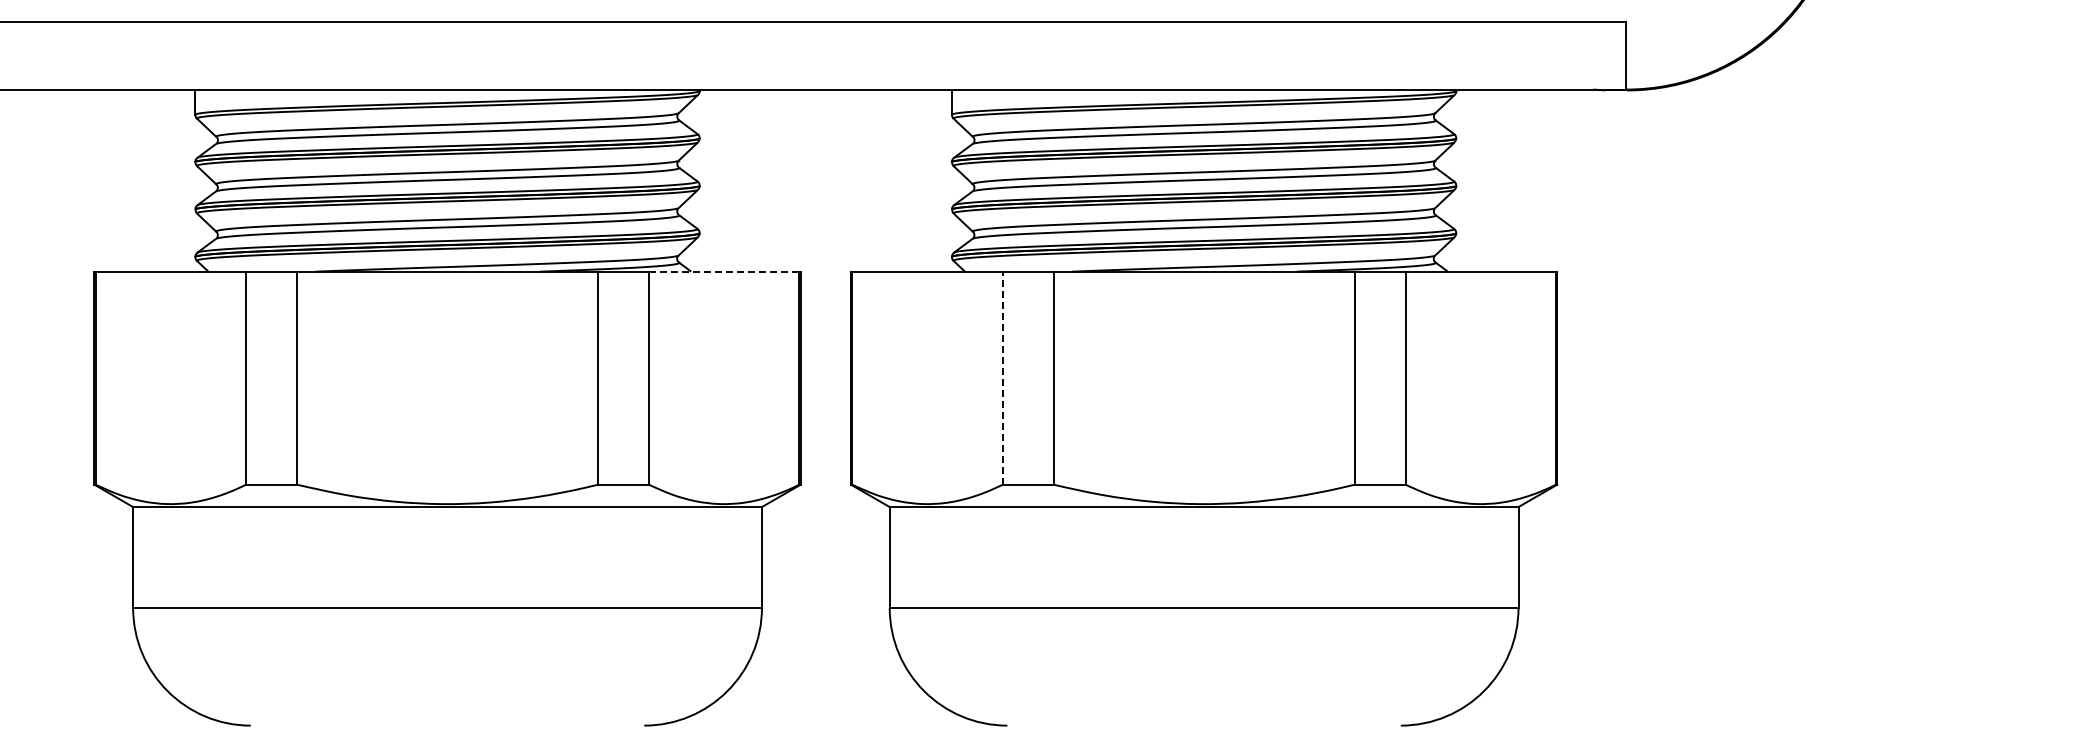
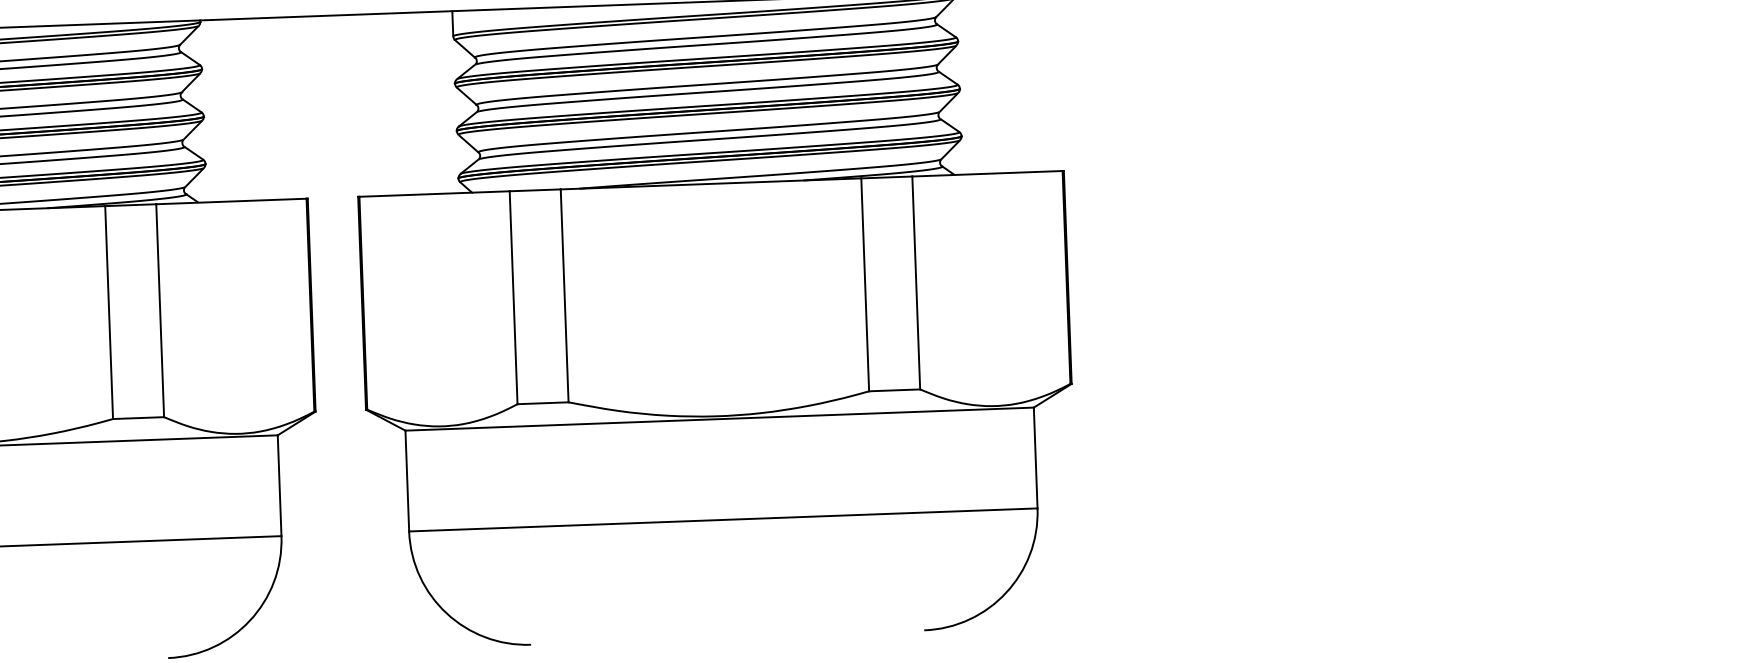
line: (724, 271) -> (231, 201), dashed -> solid
line: (1002, 378) -> (513, 298), dashed -> solid

